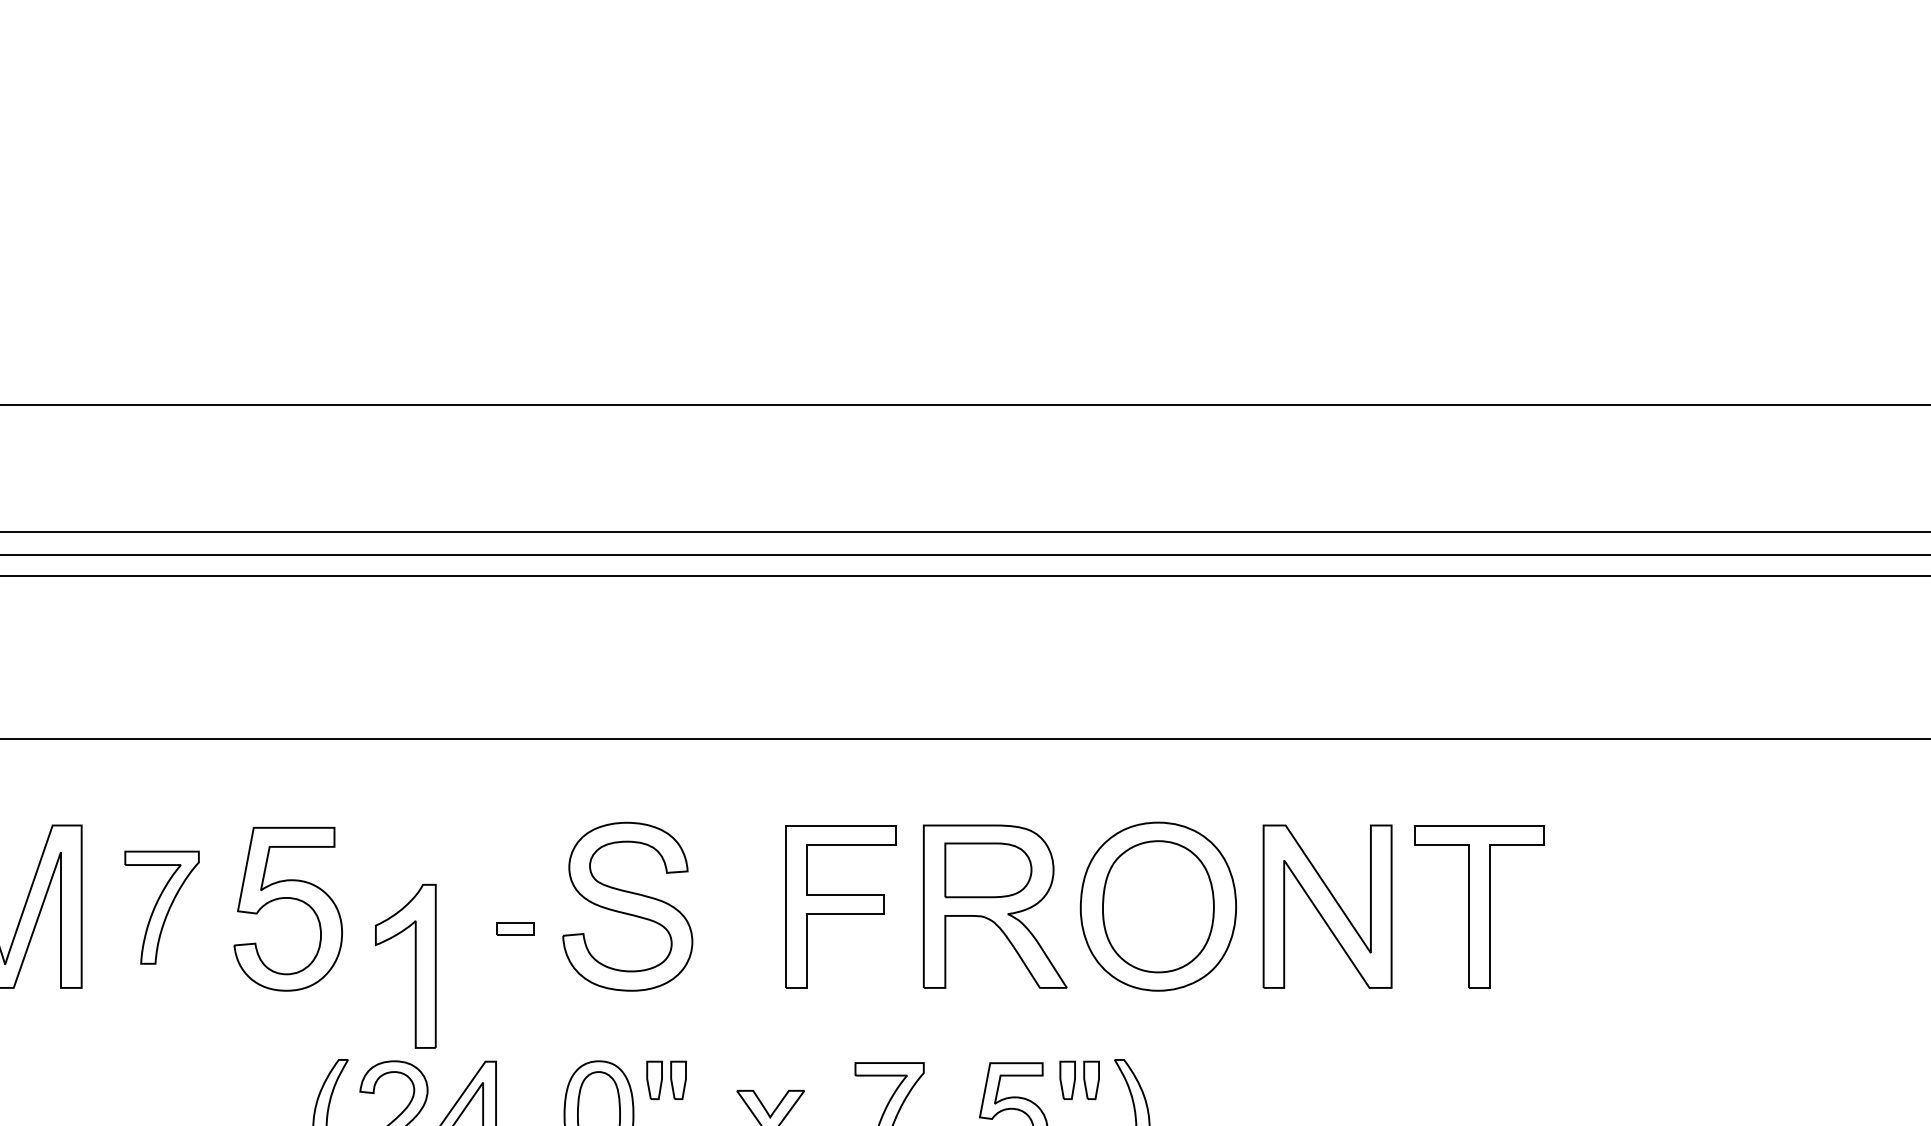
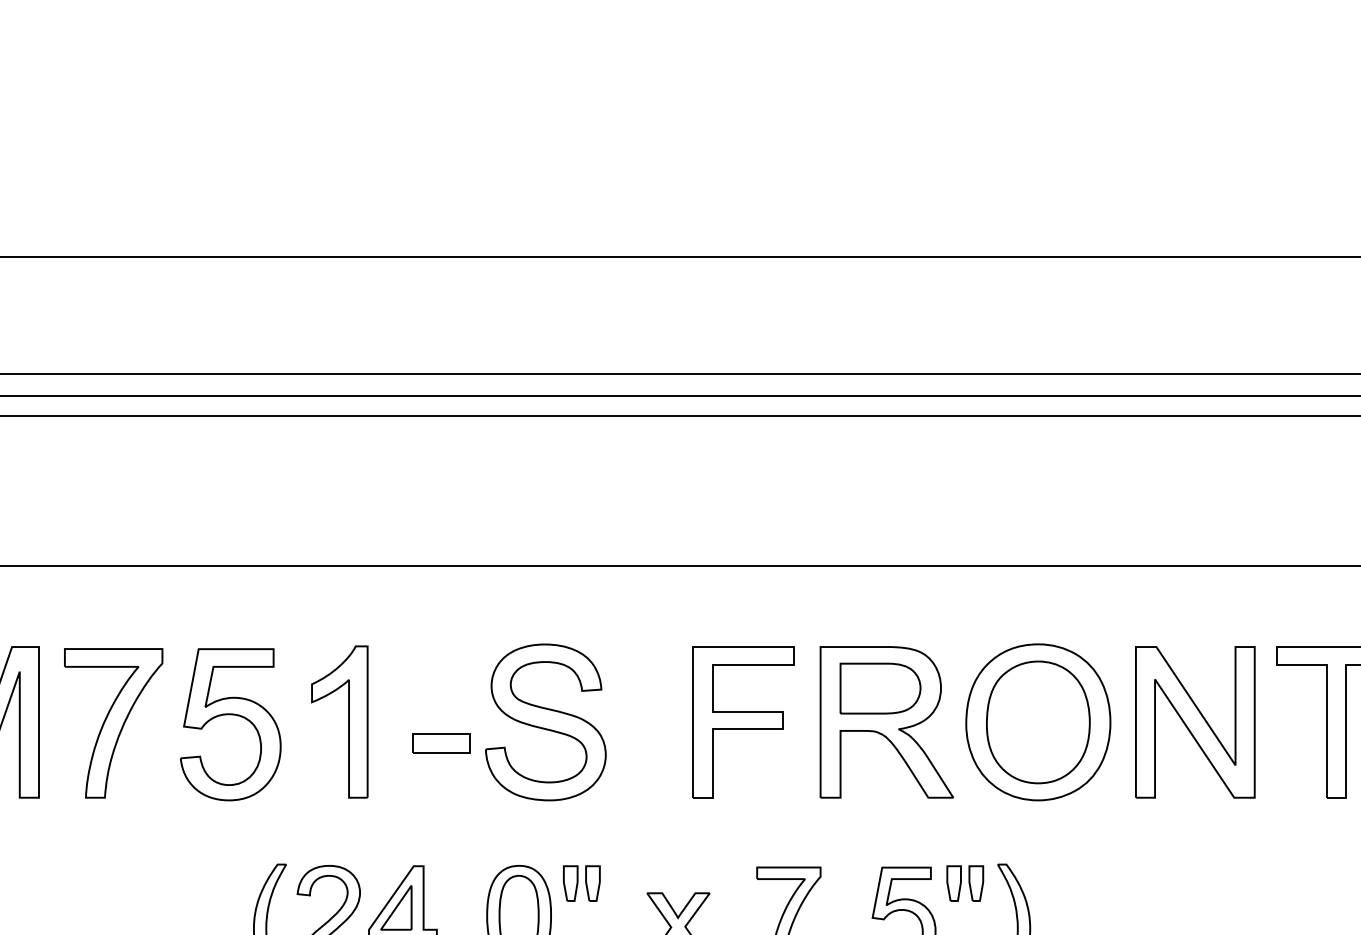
part: (161, 907) -> (113, 723), size x1.43
part: (515, 928) -> (441, 742), size x1.67
part: (414, 965) -> (347, 721), moved

